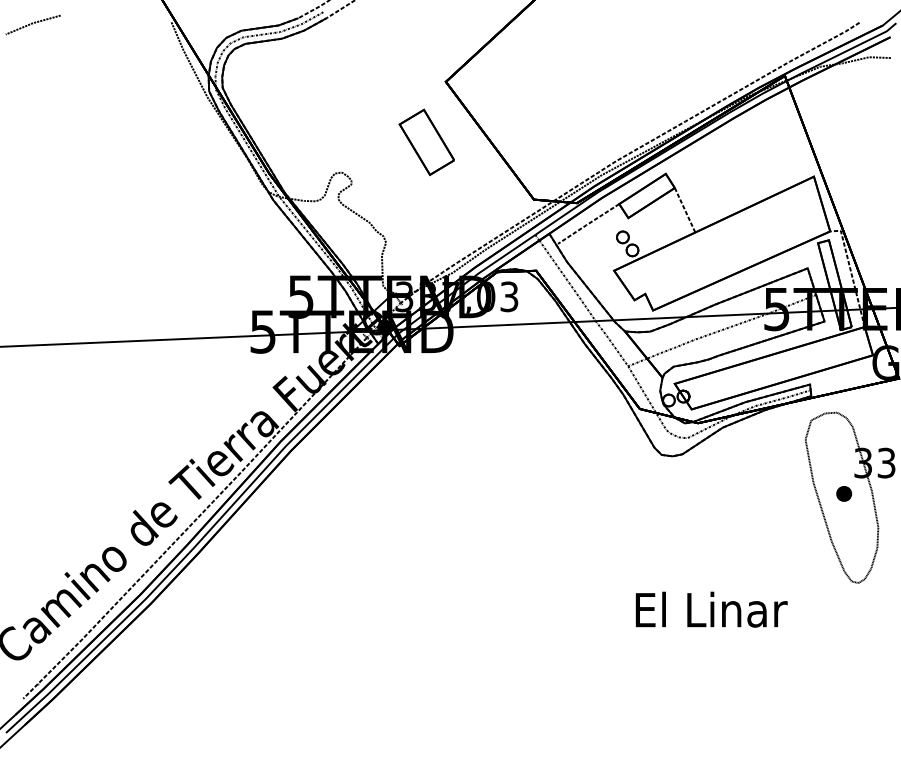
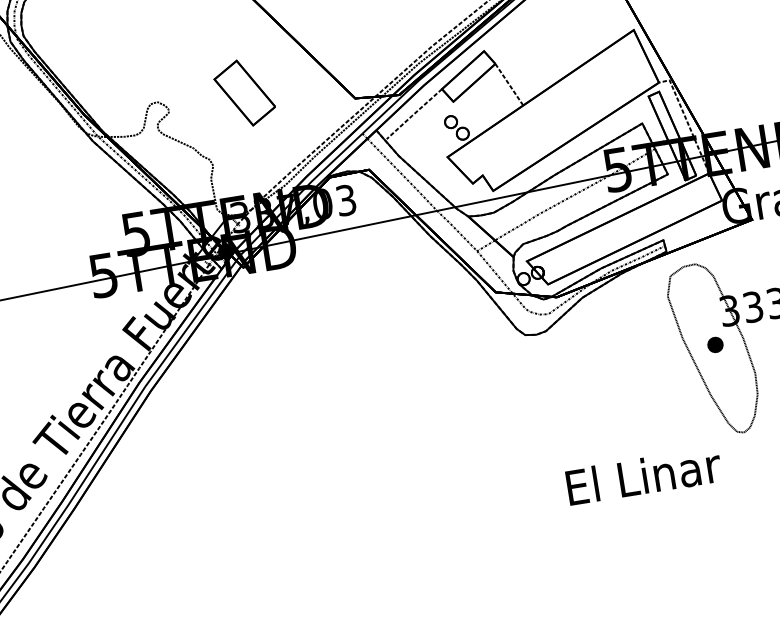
part: (426, 141) -> (244, 92), moved
text: (711, 609) -> (643, 475), moved

